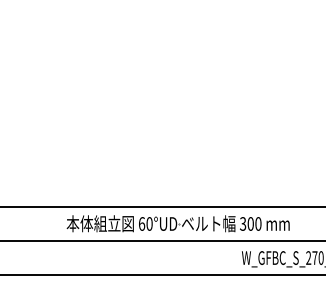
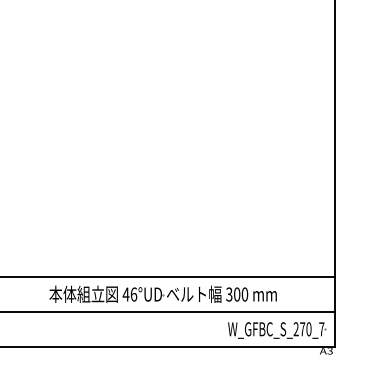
text: (145, 223) -> (129, 294), 60°UD -> 46°UD

